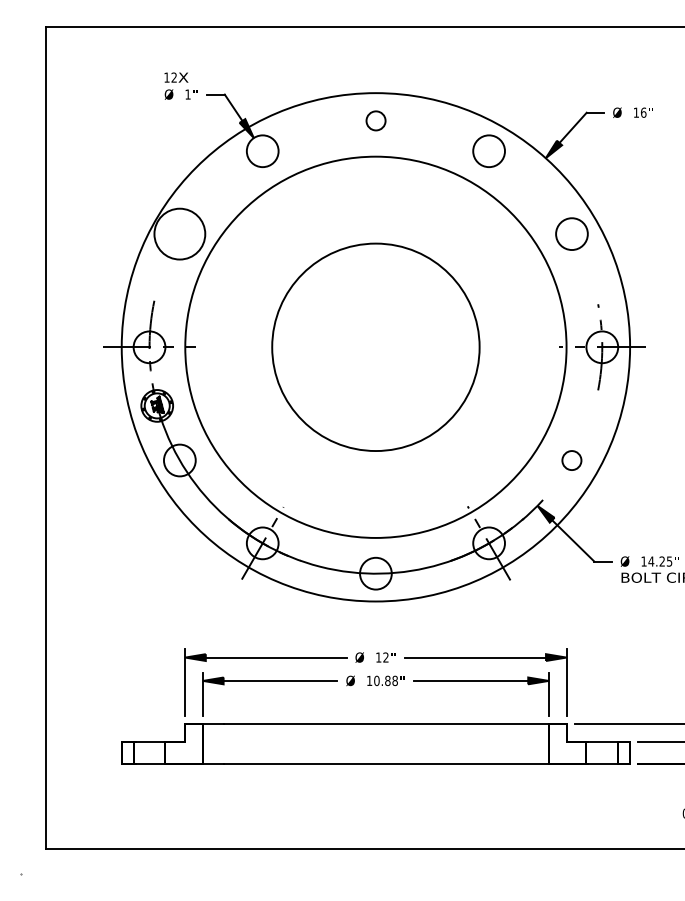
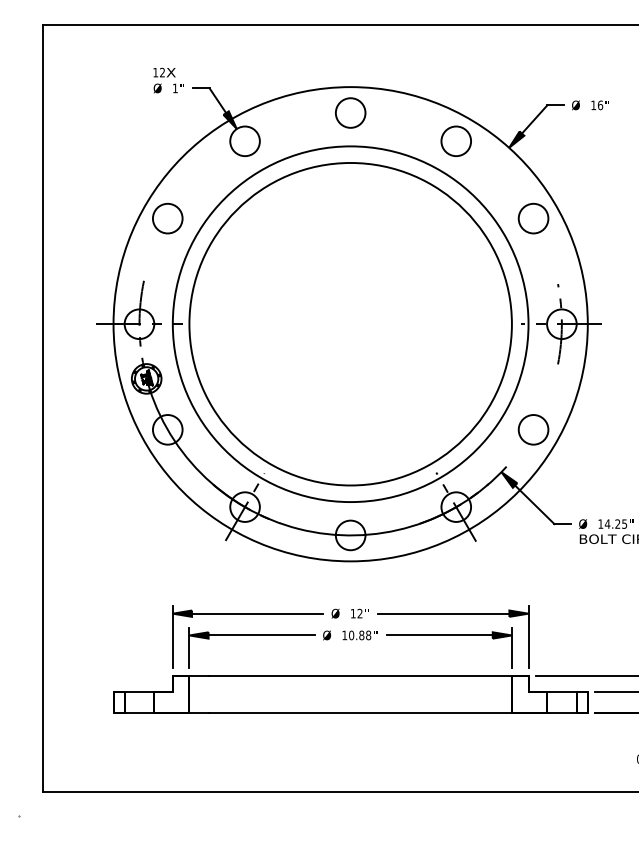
circle: (375, 120) -> (350, 112), size x1.67
circle: (179, 233) -> (167, 218), size x0.62
circle: (375, 347) -> (350, 324), size x1.67
circle: (571, 460) -> (533, 429), size x1.67

